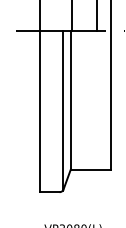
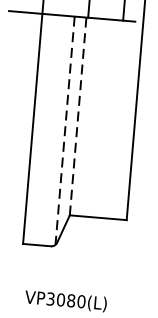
line: (70, 100) -> (77, 117), solid -> dashed
line: (62, 111) -> (64, 131), solid -> dashed

